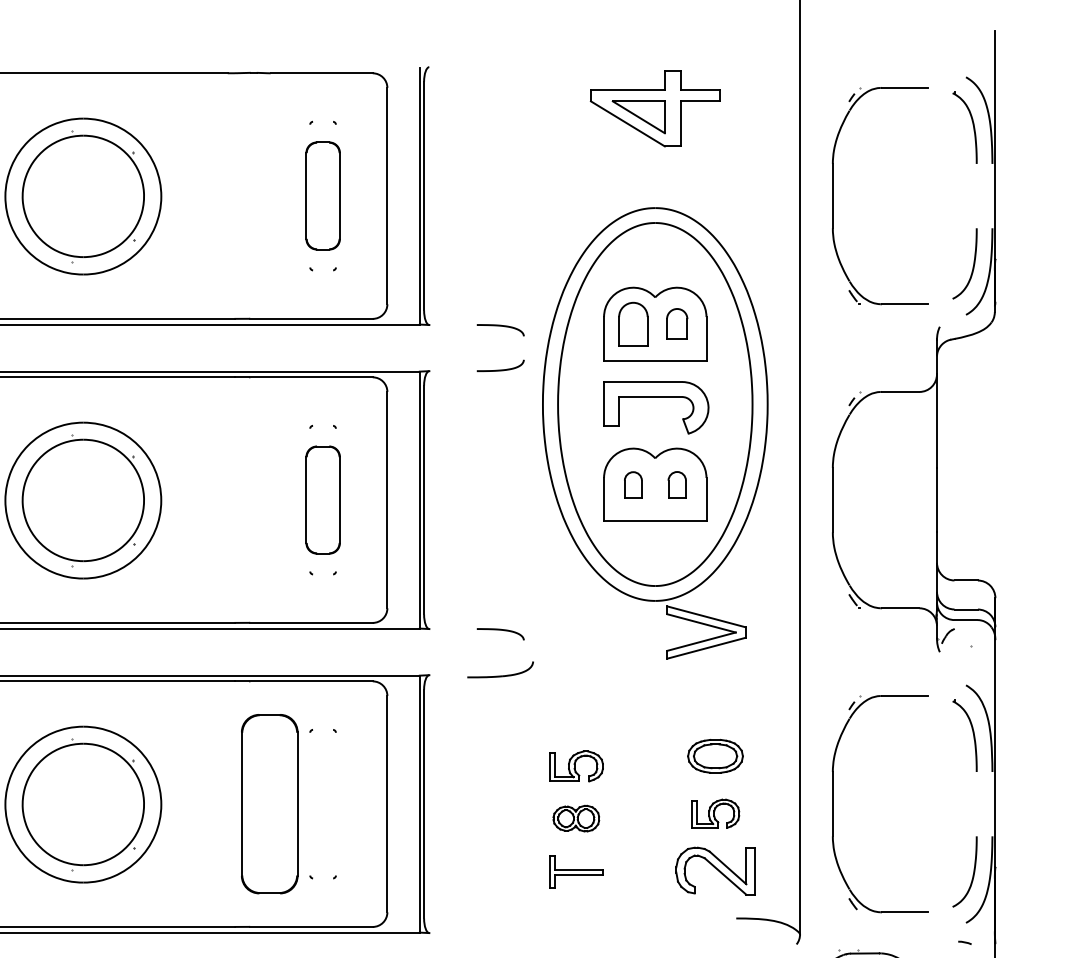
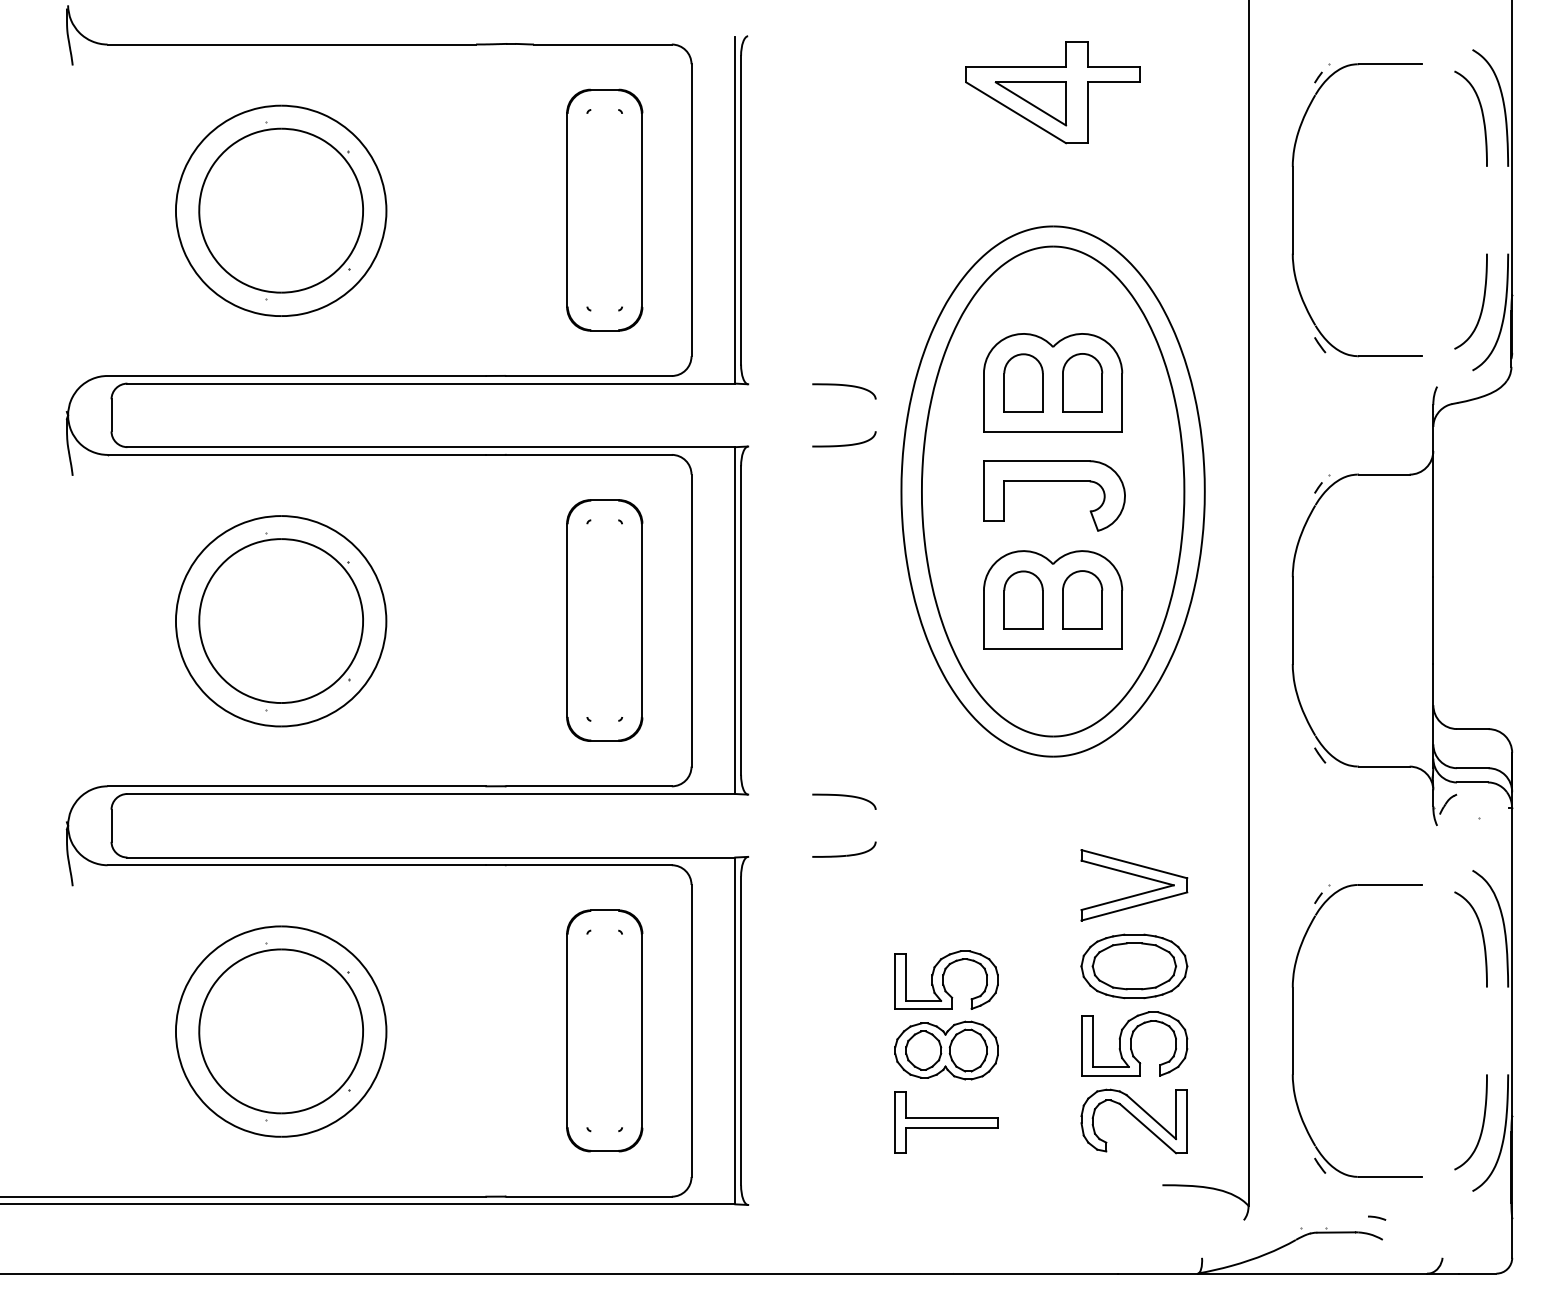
part: (322, 195) -> (604, 209), size x1.67
part: (677, 323) -> (1082, 382), size x1.43
part: (633, 484) -> (1023, 599), size x1.67
part: (677, 484) -> (1082, 599), size x1.67
part: (322, 500) -> (604, 620), size x1.67
part: (709, 638) -> (1138, 893), moved
part: (500, 669) -> (844, 849), size x0.71
part: (715, 756) -> (1134, 966), size x1.43
part: (576, 766) -> (946, 979), size x1.43
part: (269, 803) -> (604, 1030), moved
part: (715, 813) -> (1134, 1043), size x1.67
part: (576, 818) -> (946, 1050), size x1.67
part: (576, 871) -> (946, 1122), size x1.43
line: (965, 942) -> (1377, 1217), moved

